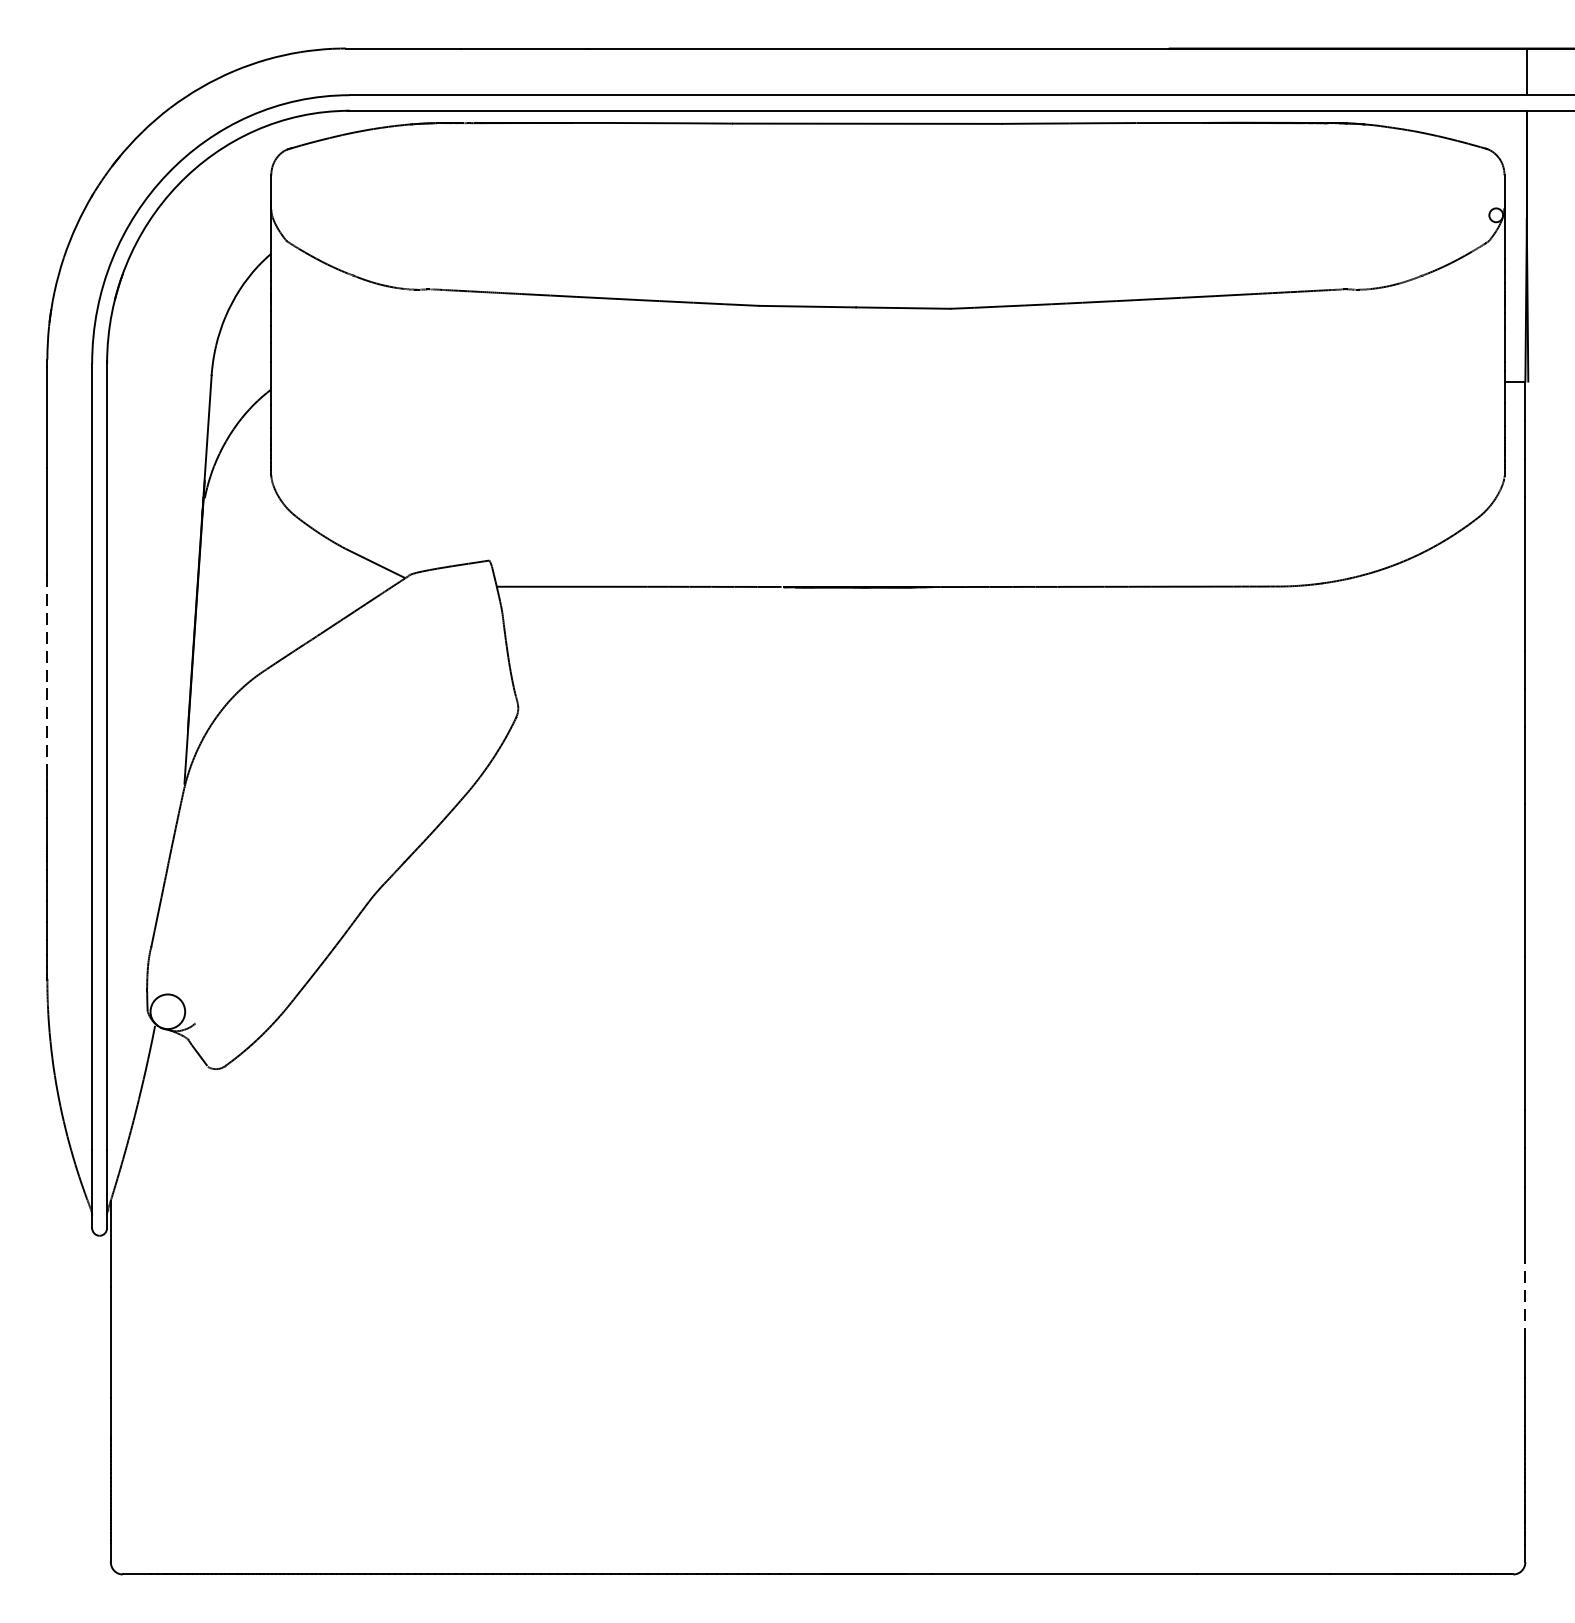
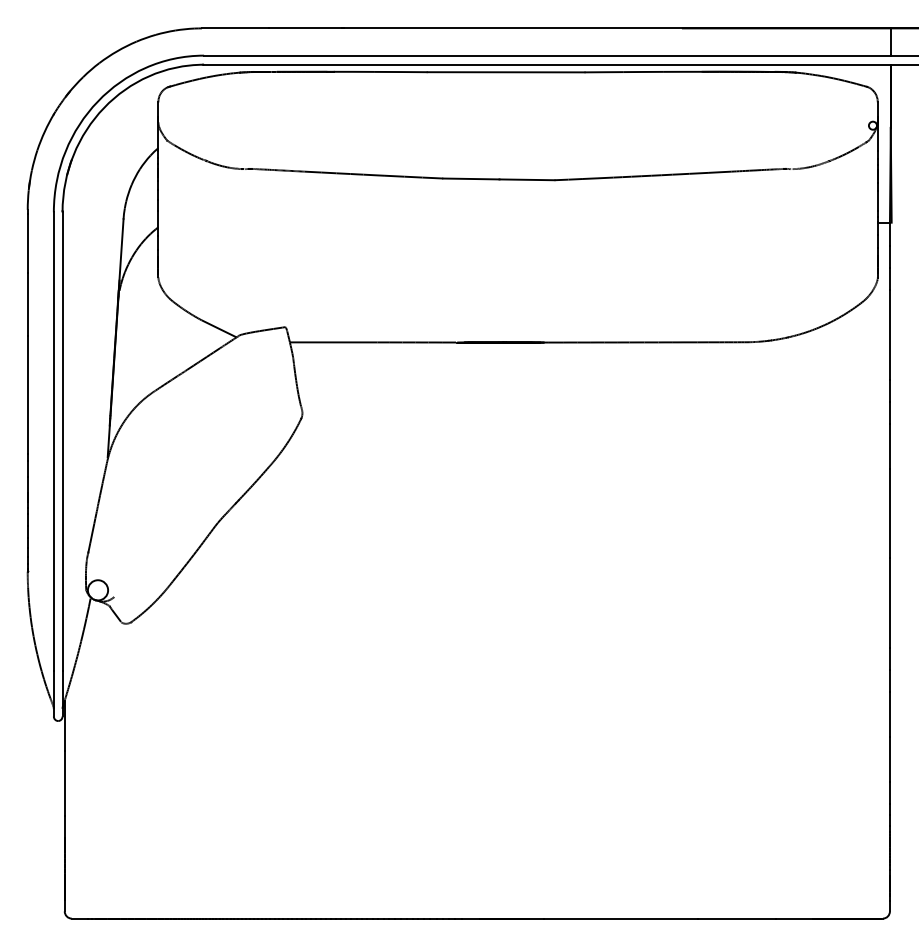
line: (46, 676) -> (27, 394), dashed -> solid
line: (1524, 1300) -> (889, 758), dashed -> solid

